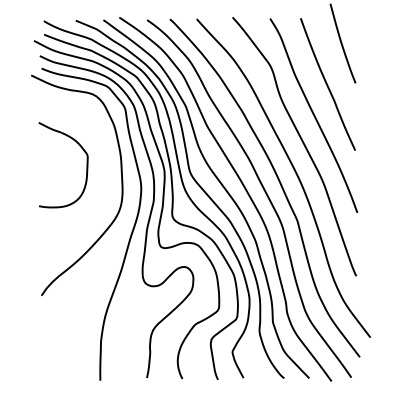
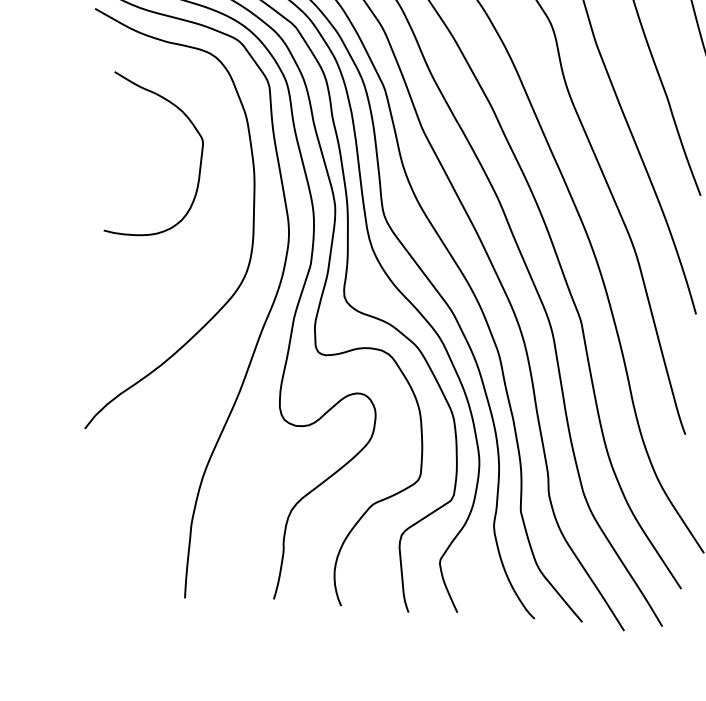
part: (86, 165) -> (199, 159), moved

